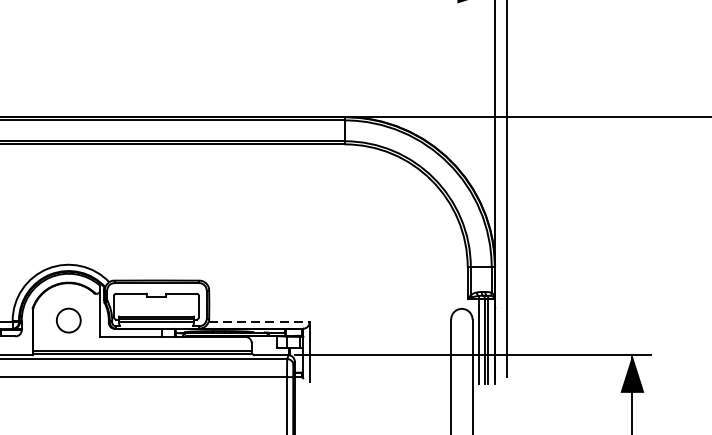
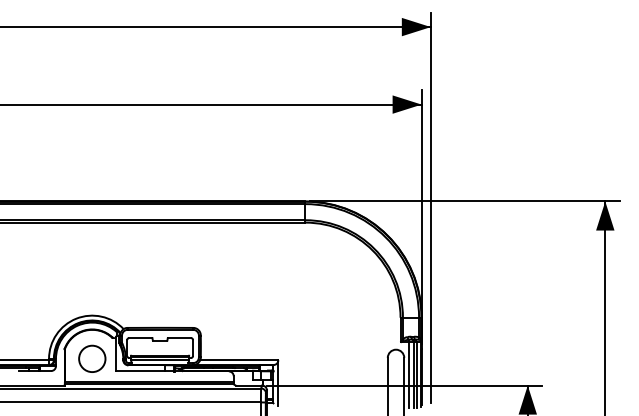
circle: (68, 320) -> (92, 358), size x1.43
line: (259, 322) -> (239, 360), dashed -> solid

